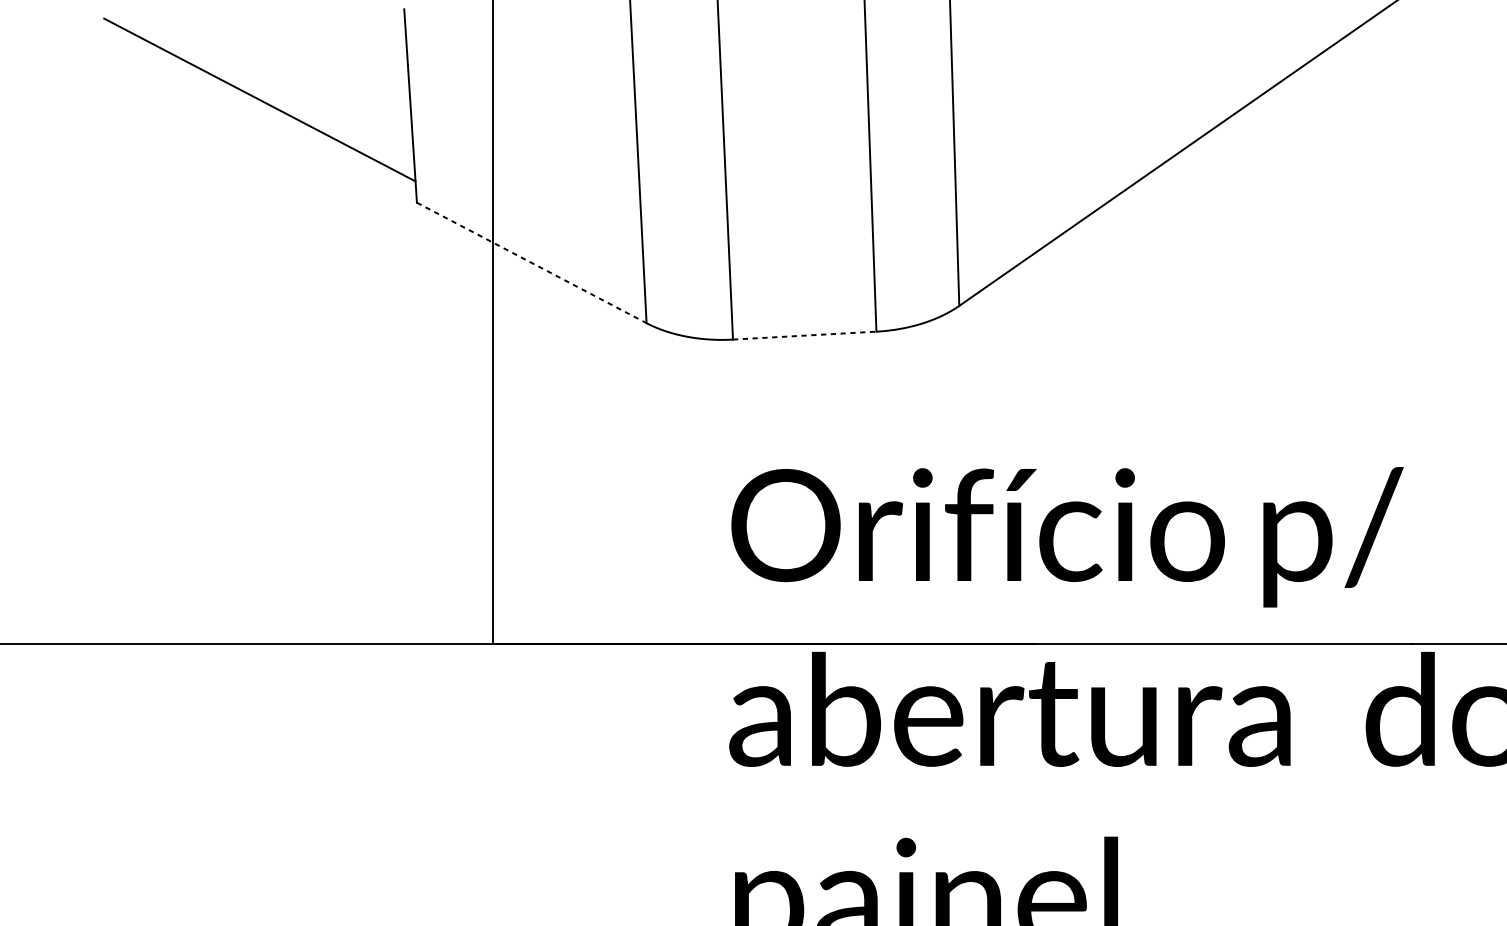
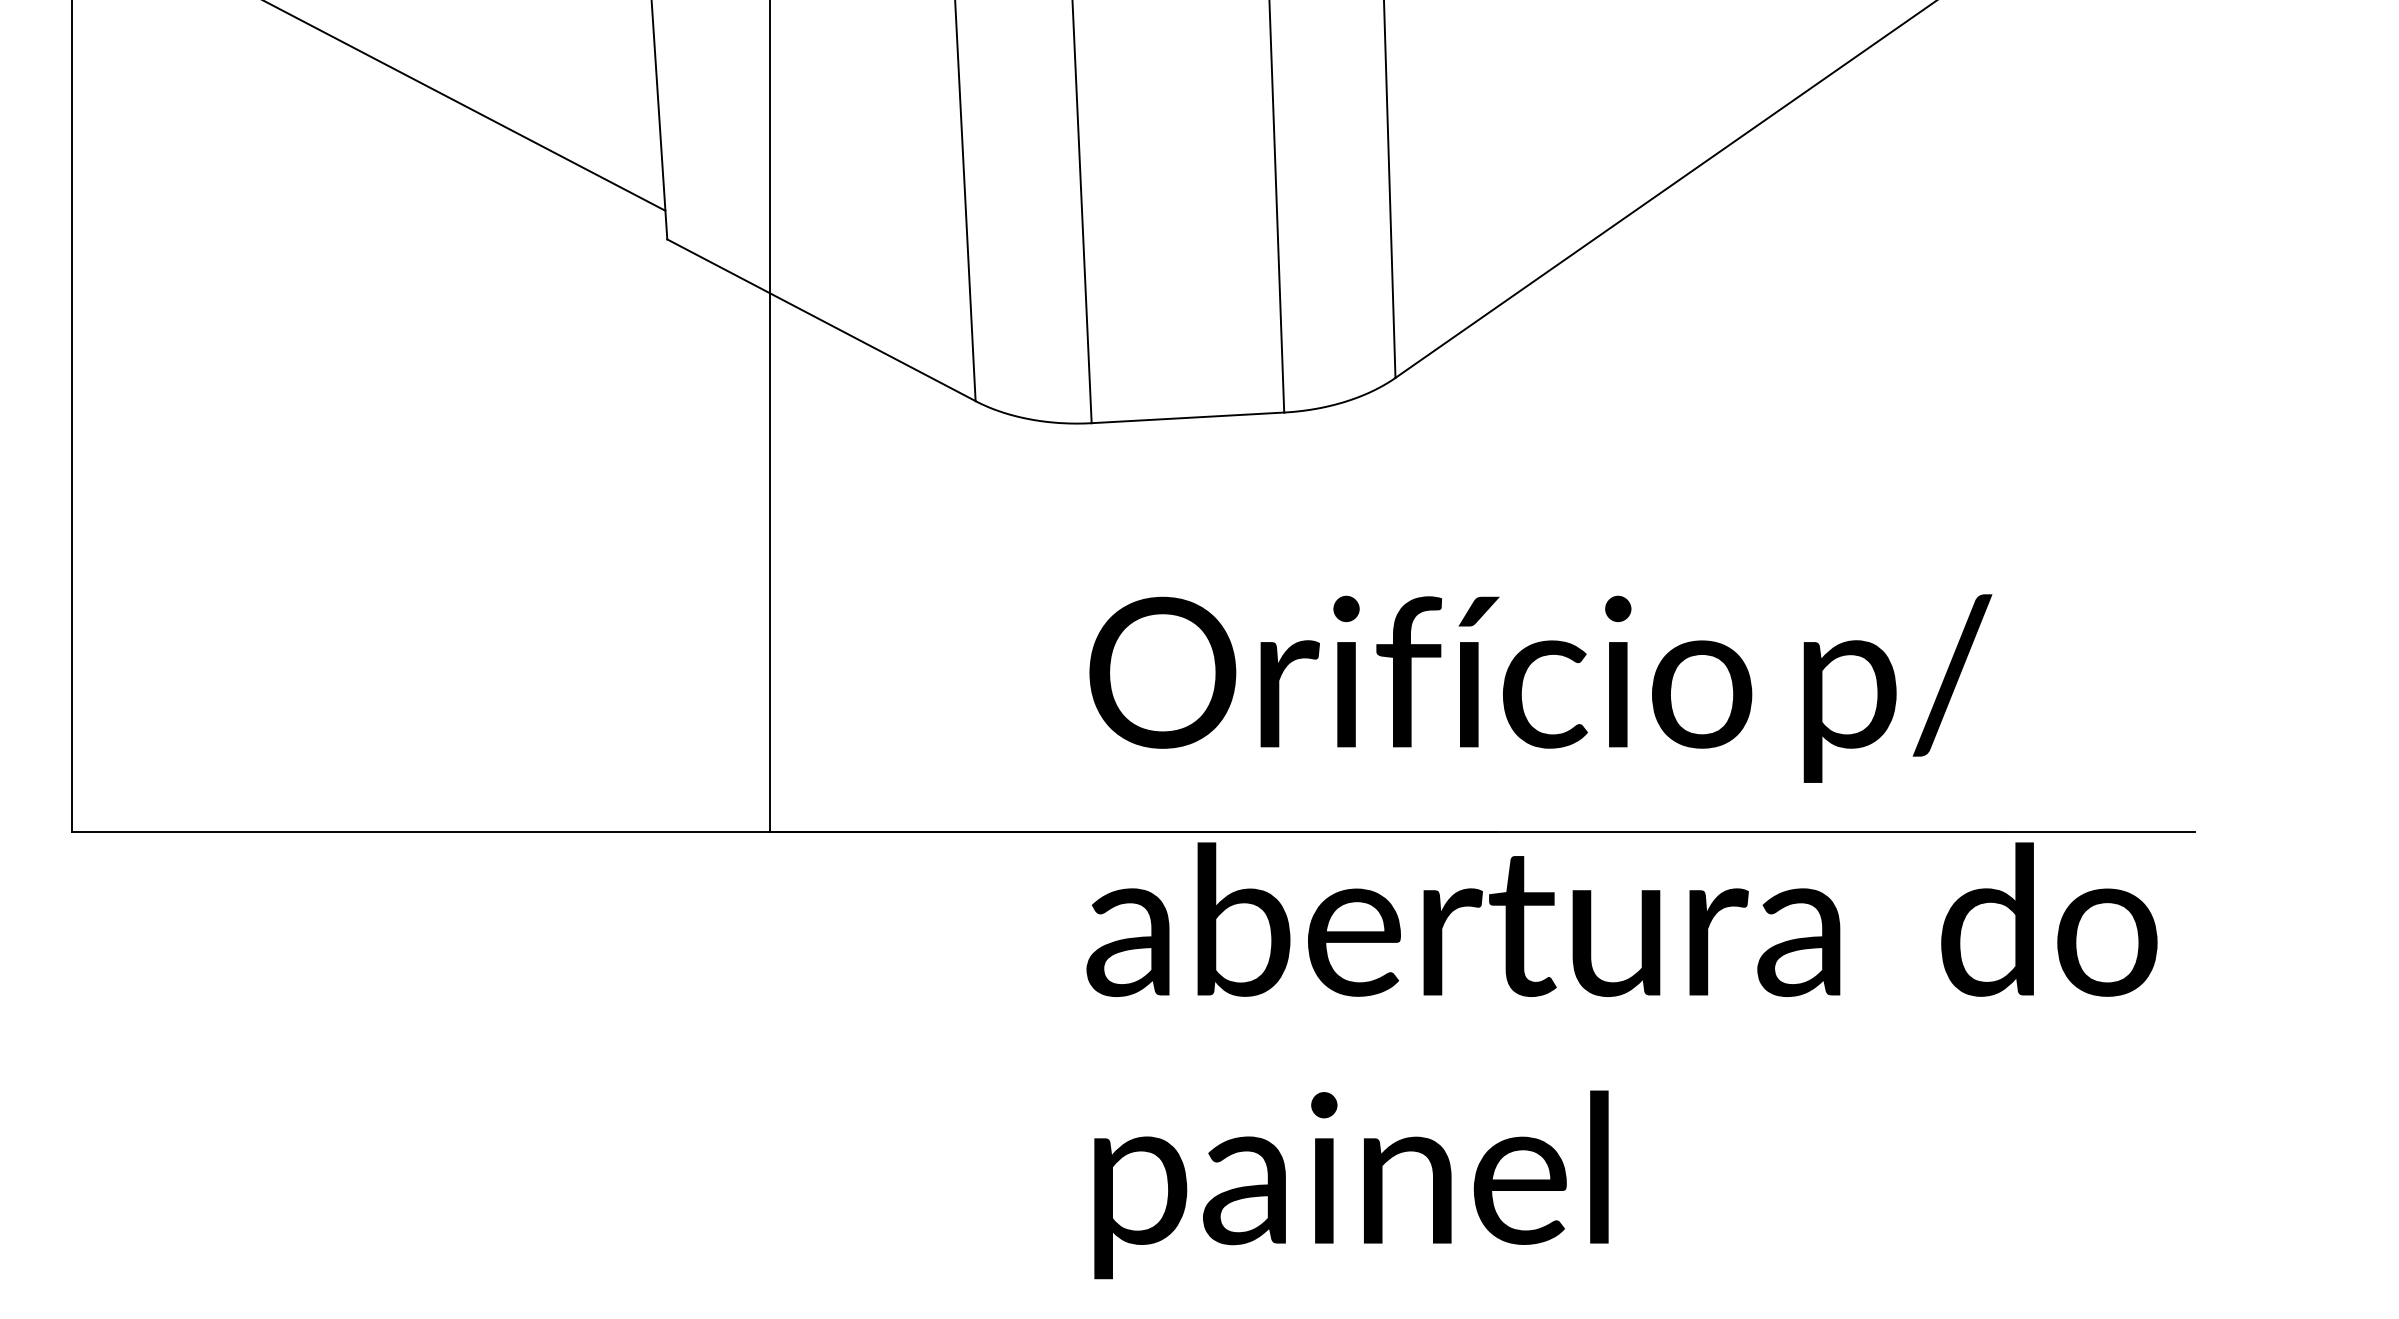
line: (531, 263) -> (821, 320), dashed -> solid
line: (805, 335) -> (1188, 417), dashed -> solid

